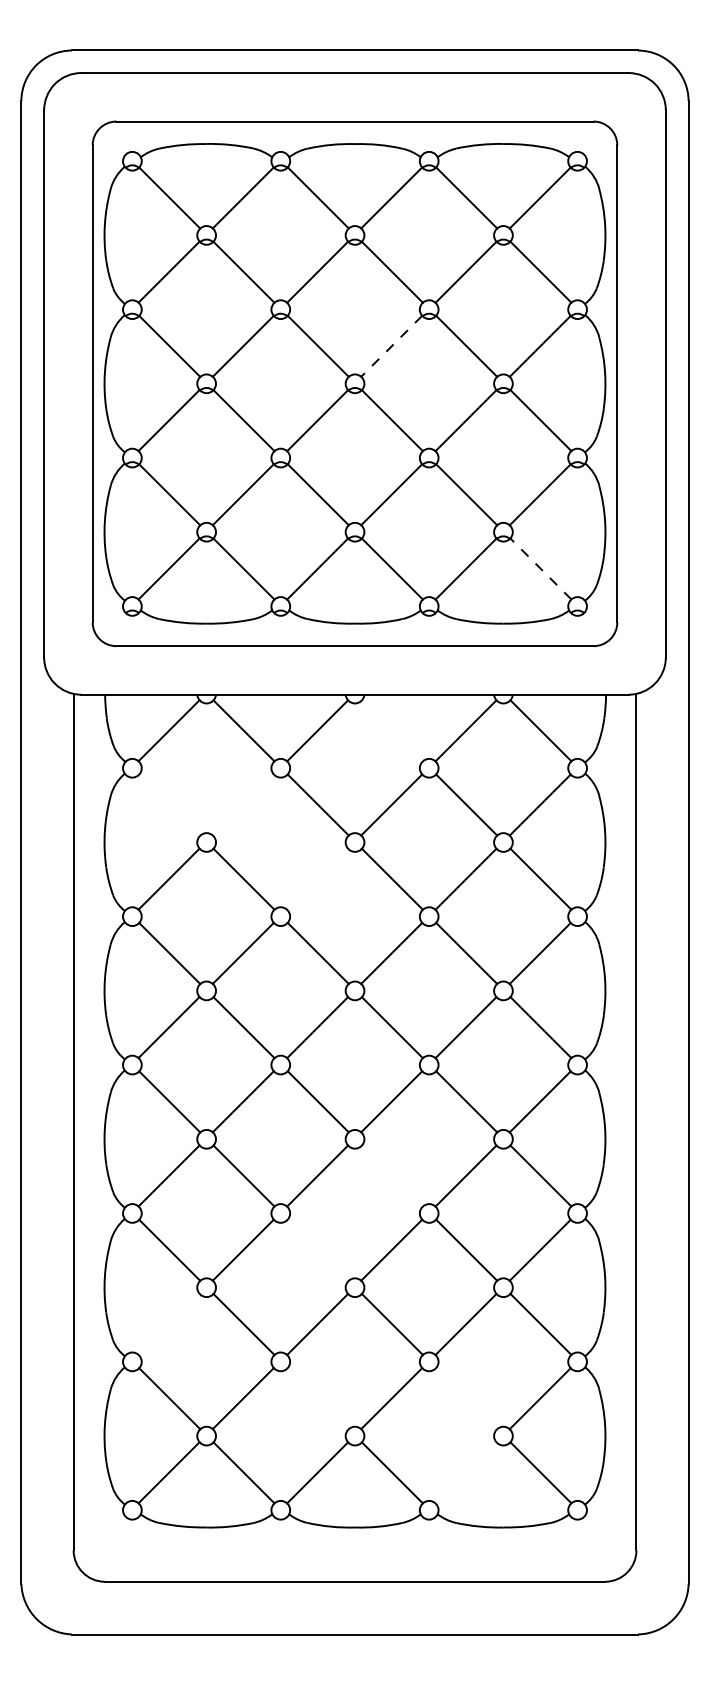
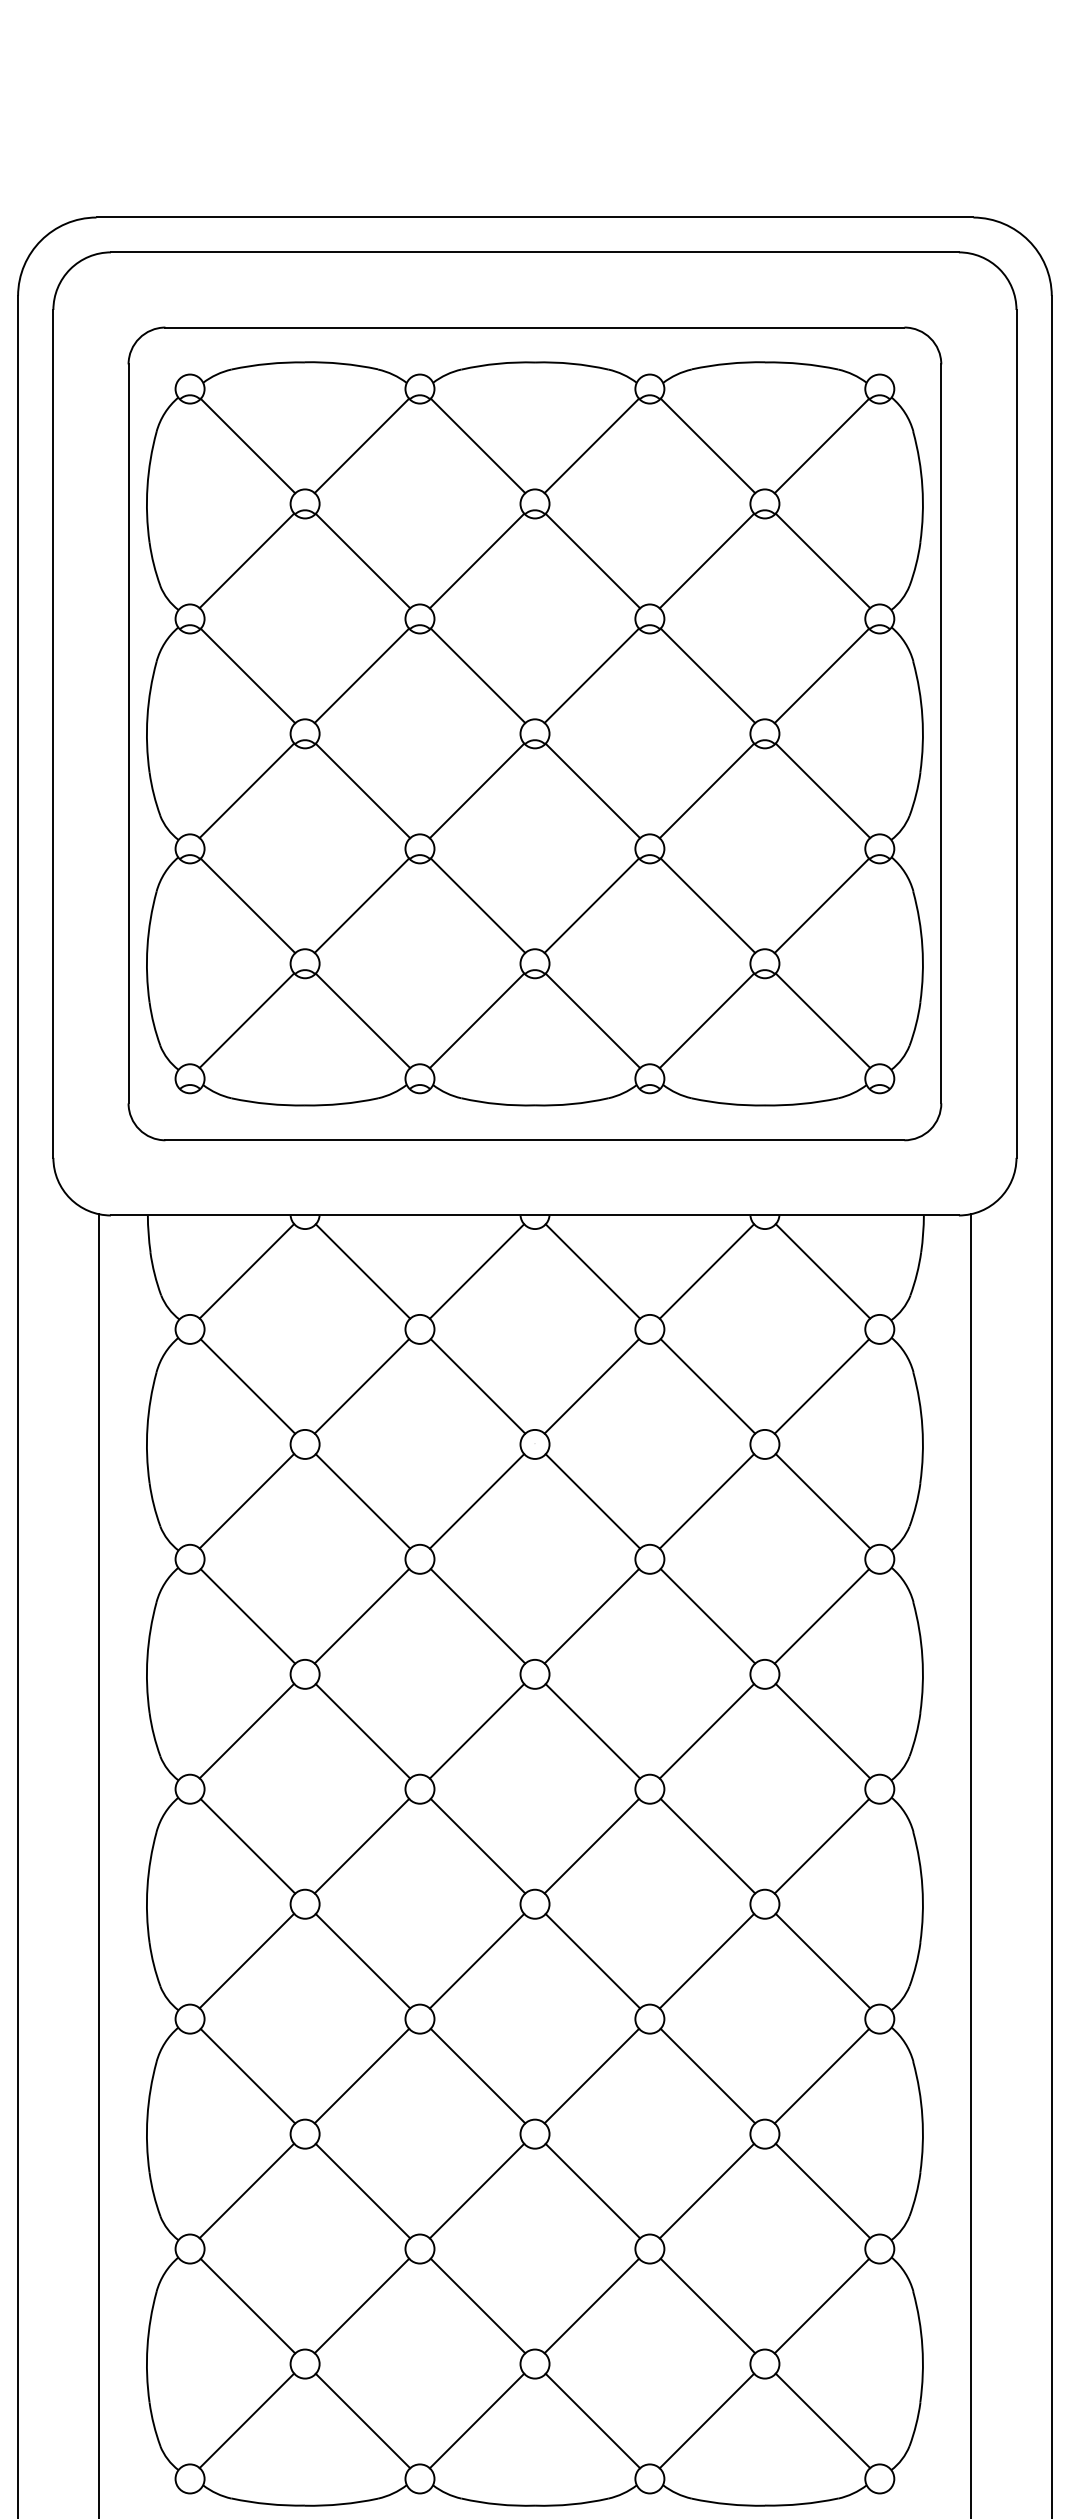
line: (391, 346) -> (591, 676), dashed -> solid
line: (540, 568) -> (822, 1019), dashed -> solid
line: (391, 730) -> (591, 1270), added
line: (169, 804) -> (247, 1385), added
line: (242, 804) -> (360, 1385), added
line: (317, 878) -> (476, 1500), added
line: (391, 1175) -> (591, 1960), added
line: (317, 1249) -> (476, 2074), added
line: (168, 1323) -> (246, 2189), added
line: (317, 1398) -> (476, 2305), added
line: (466, 1398) -> (707, 2305), added
line: (465, 1472) -> (706, 2420), added

